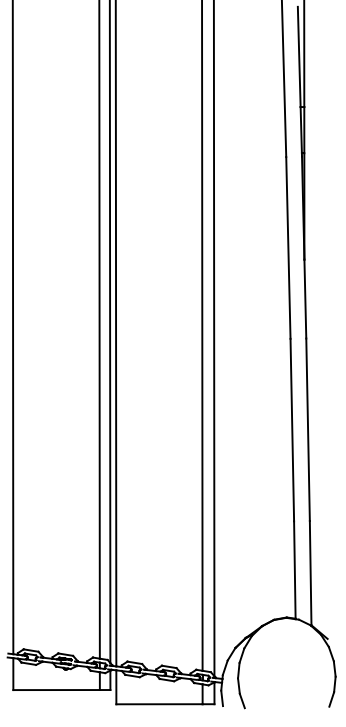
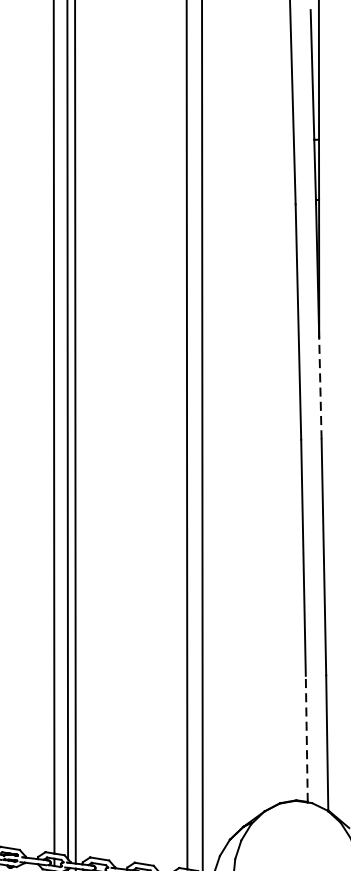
line: (305, 298) -> (320, 387), solid -> dashed
line: (294, 570) -> (306, 739), solid -> dashed

